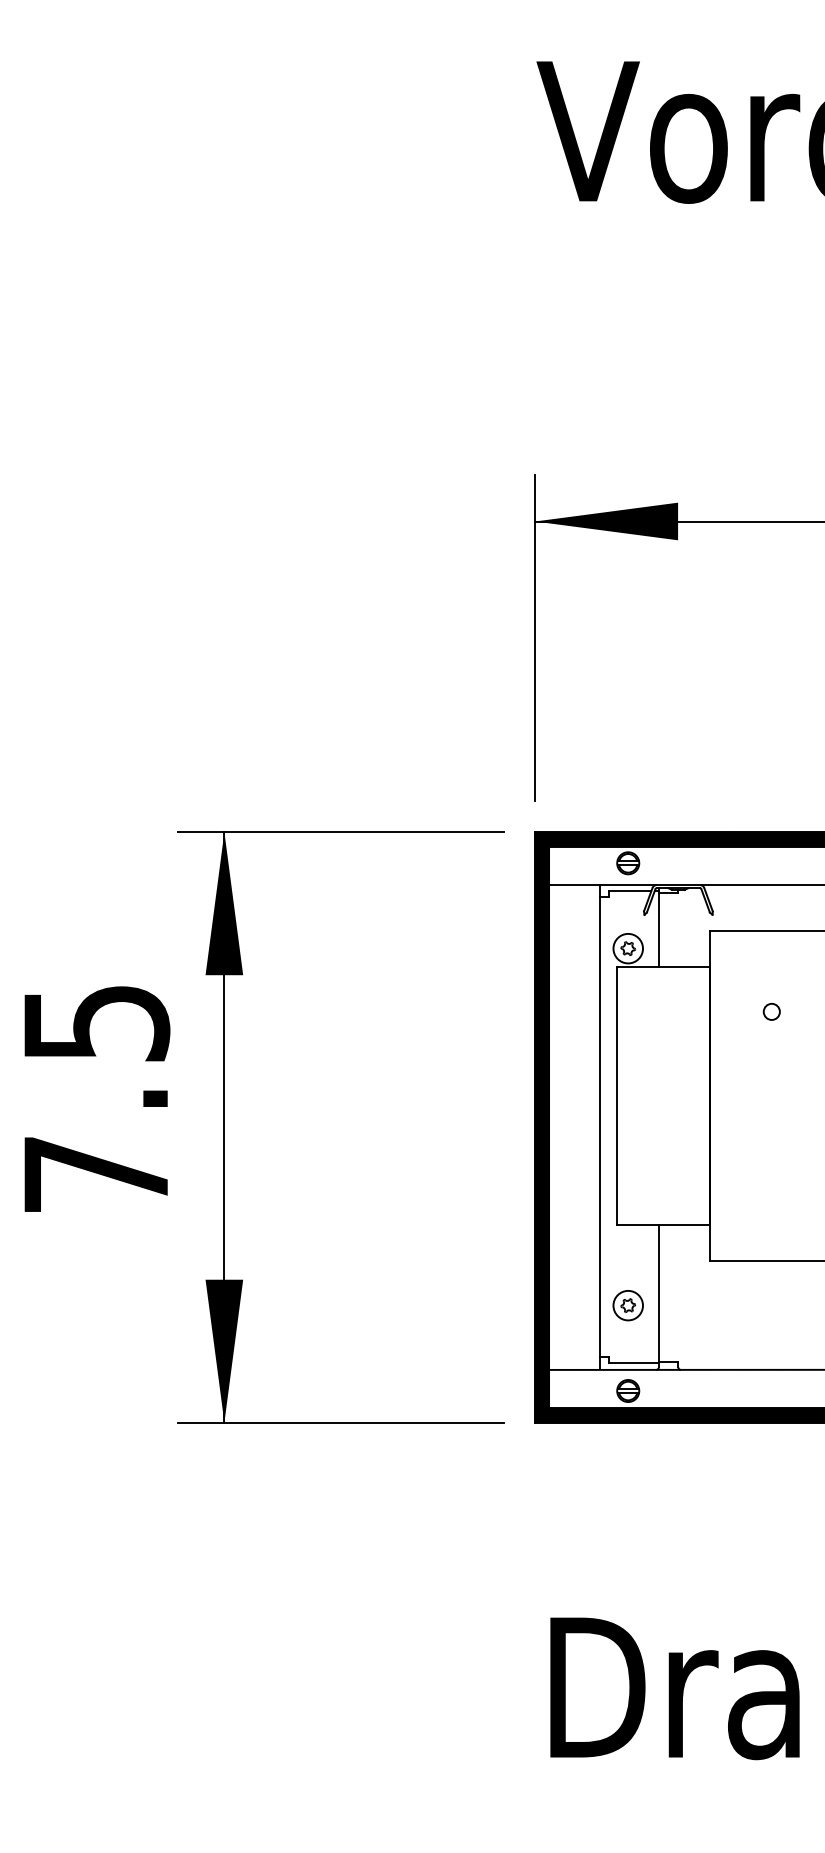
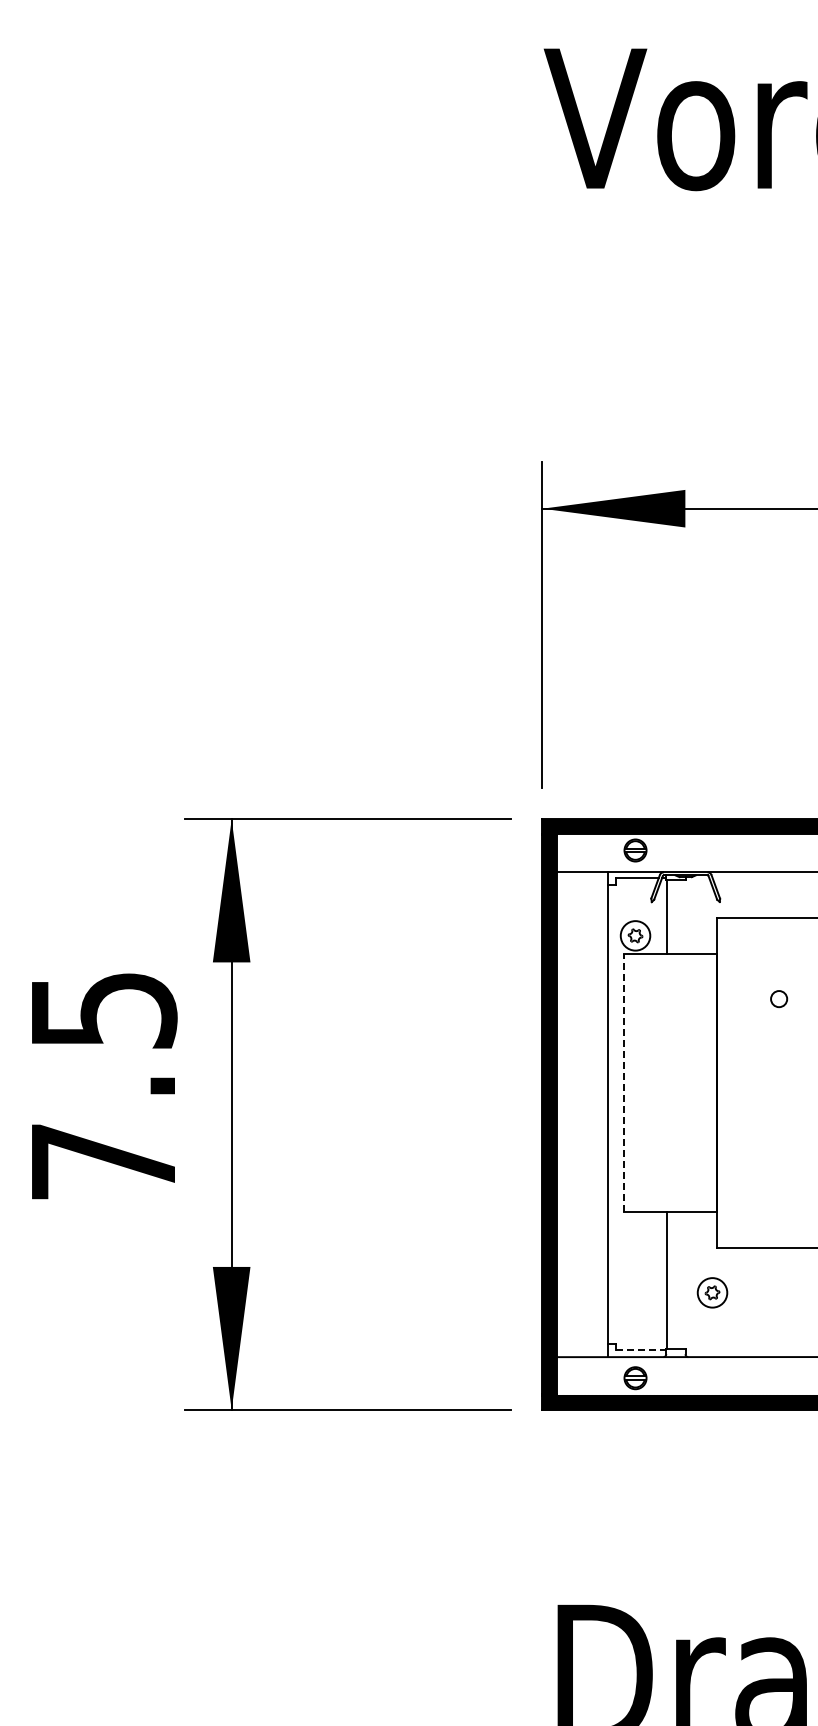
line: (616, 1096) -> (623, 1083), solid -> dashed
part: (627, 1305) -> (711, 1292), moved
line: (633, 1363) -> (640, 1350), solid -> dashed

